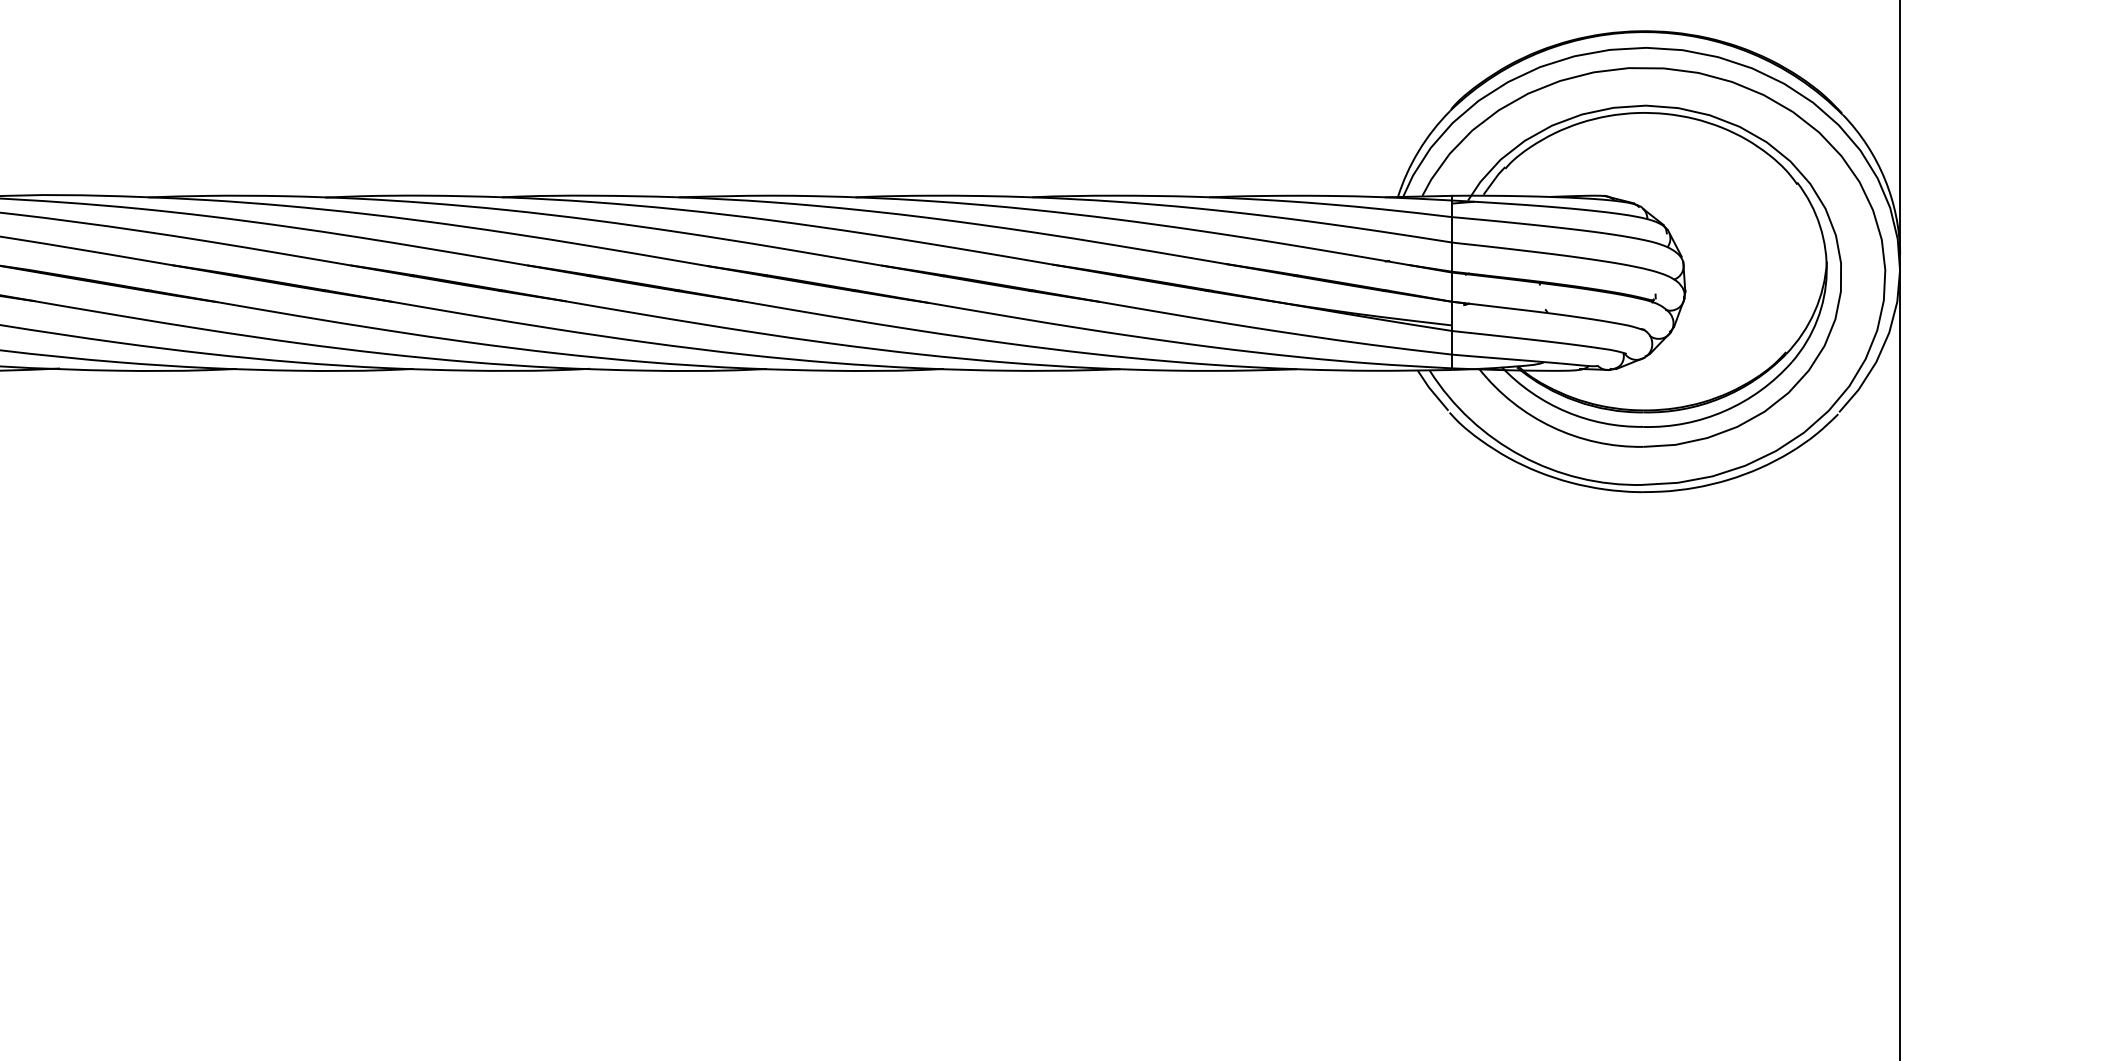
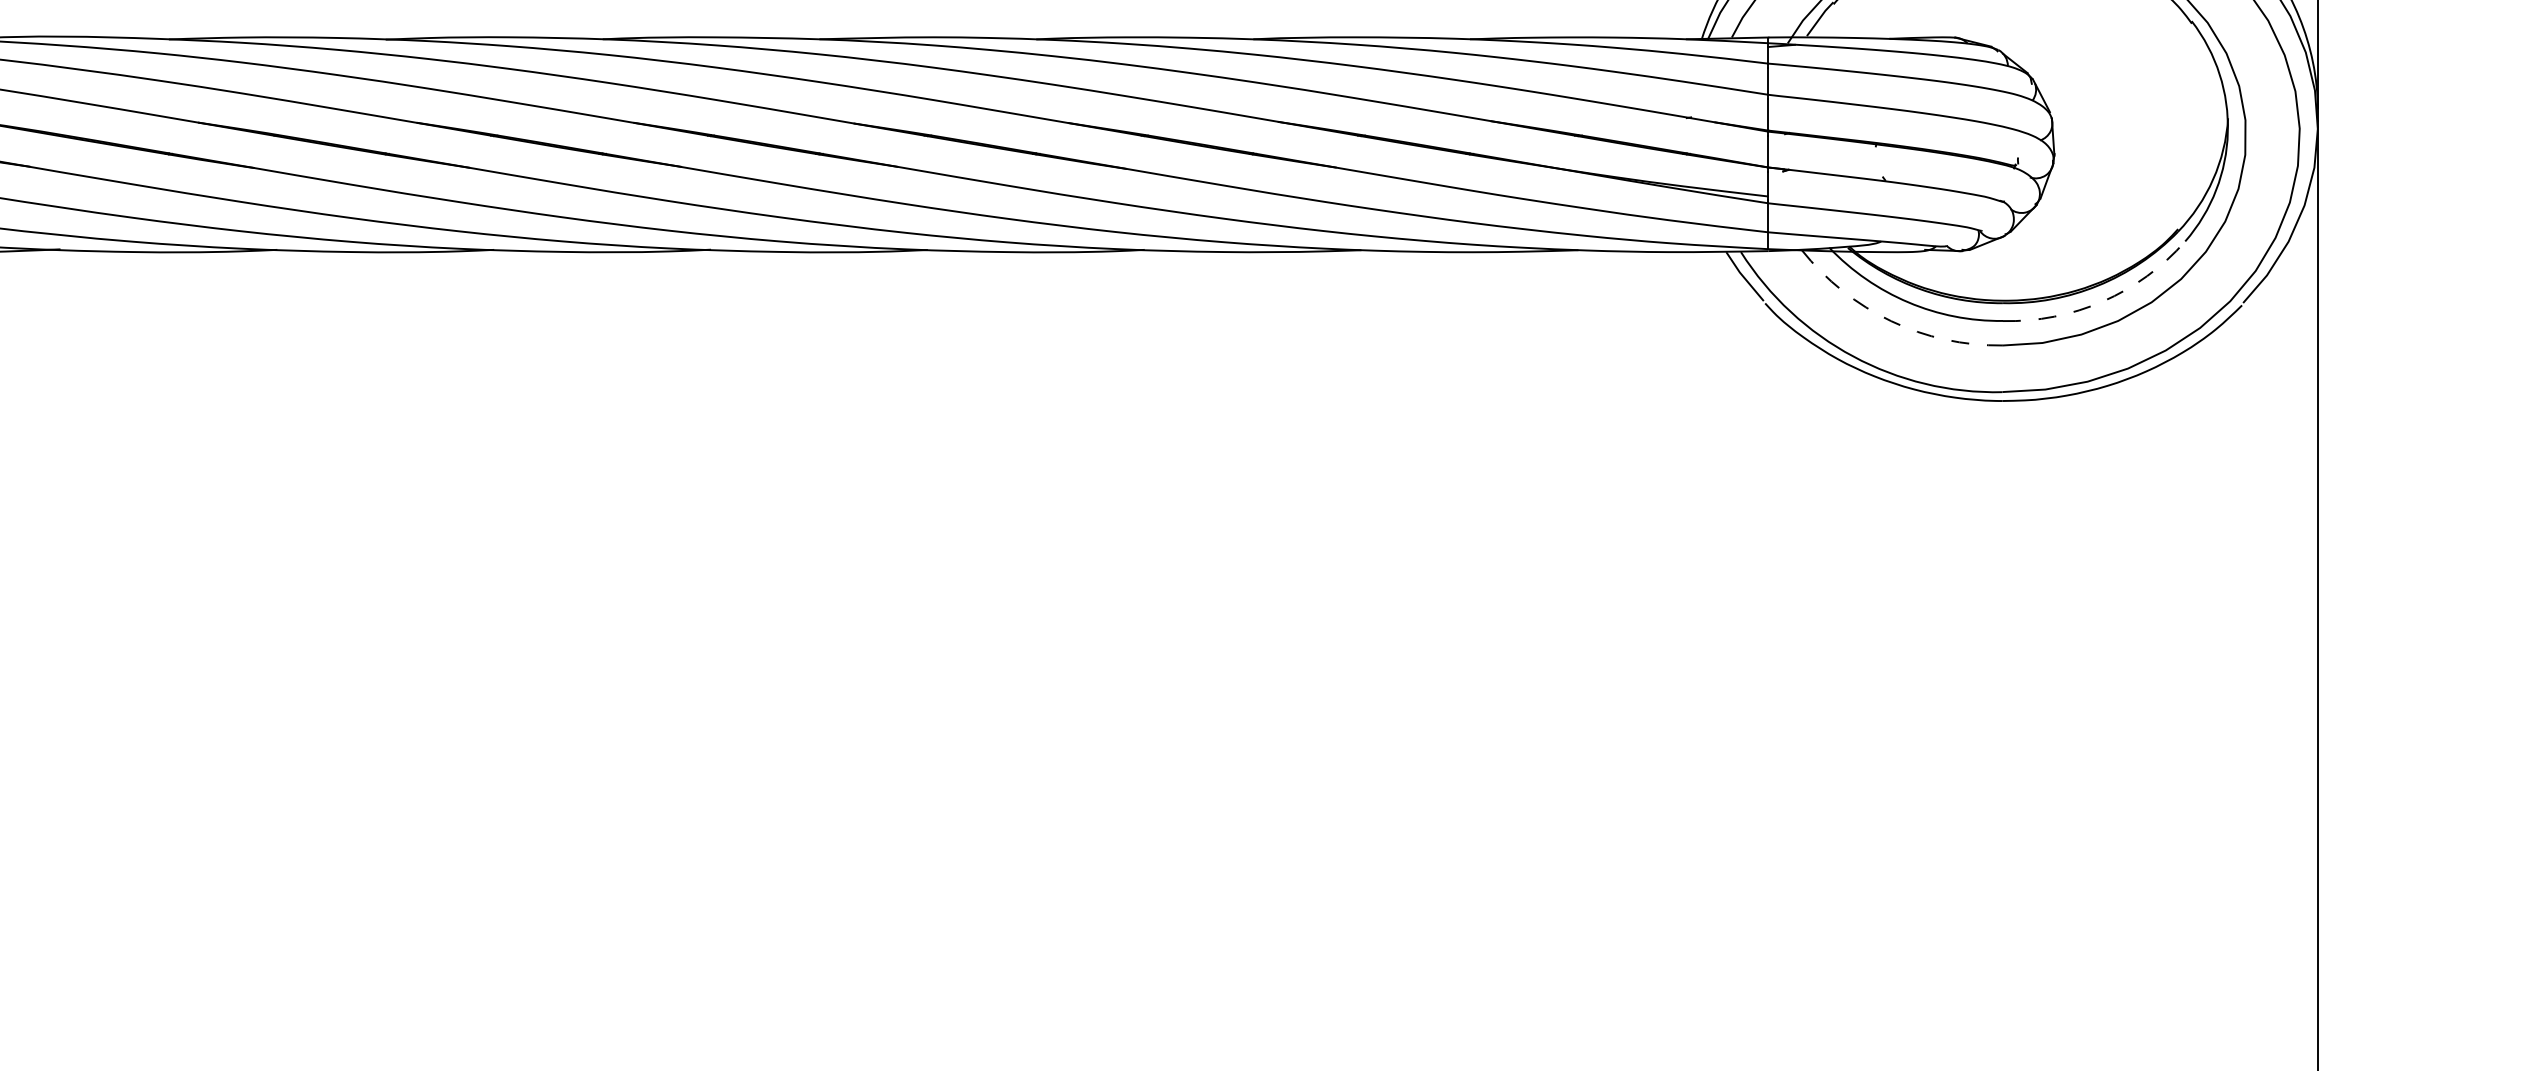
arc: (1724, 411) -> (2102, 302), solid -> dashed
arc: (1552, 427) -> (1891, 321), solid -> dashed

